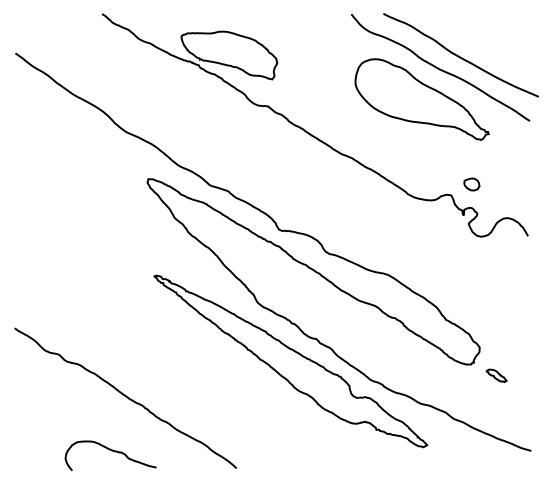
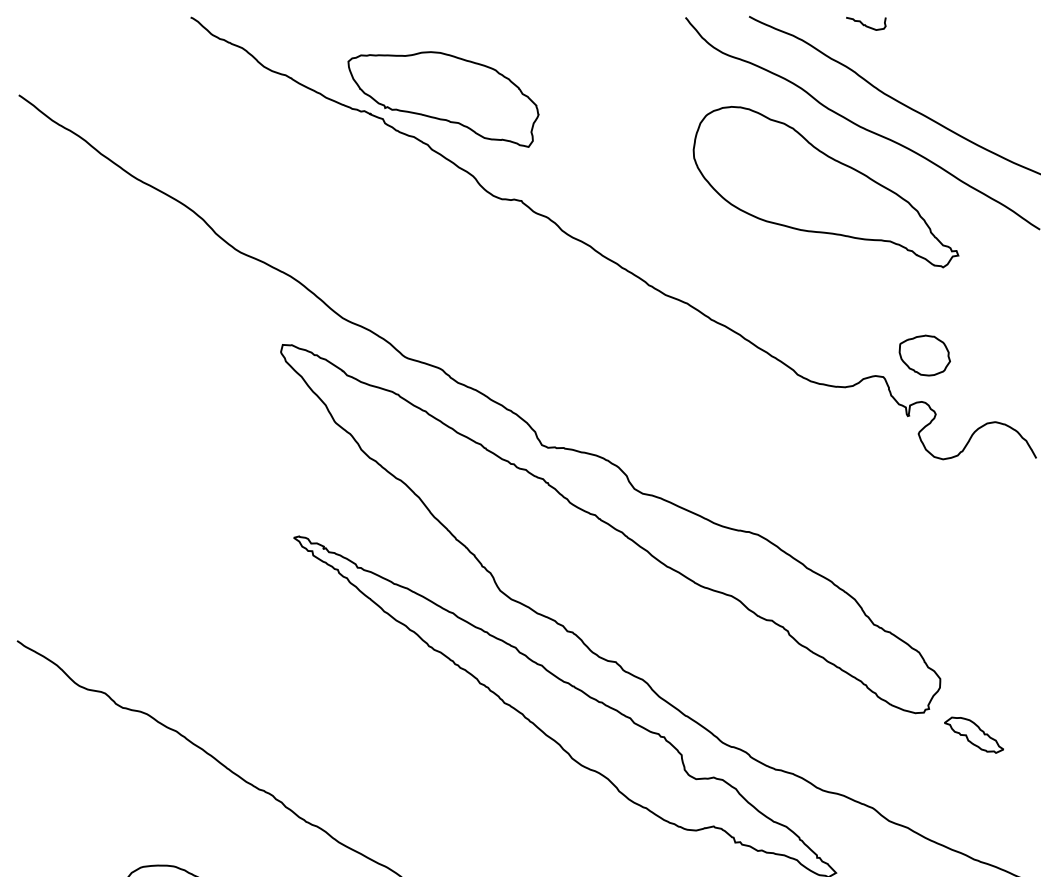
curve: (442, 17) -> (866, 24), added
part: (471, 184) -> (924, 355), size x1.67
part: (496, 375) -> (973, 734), size x1.43

